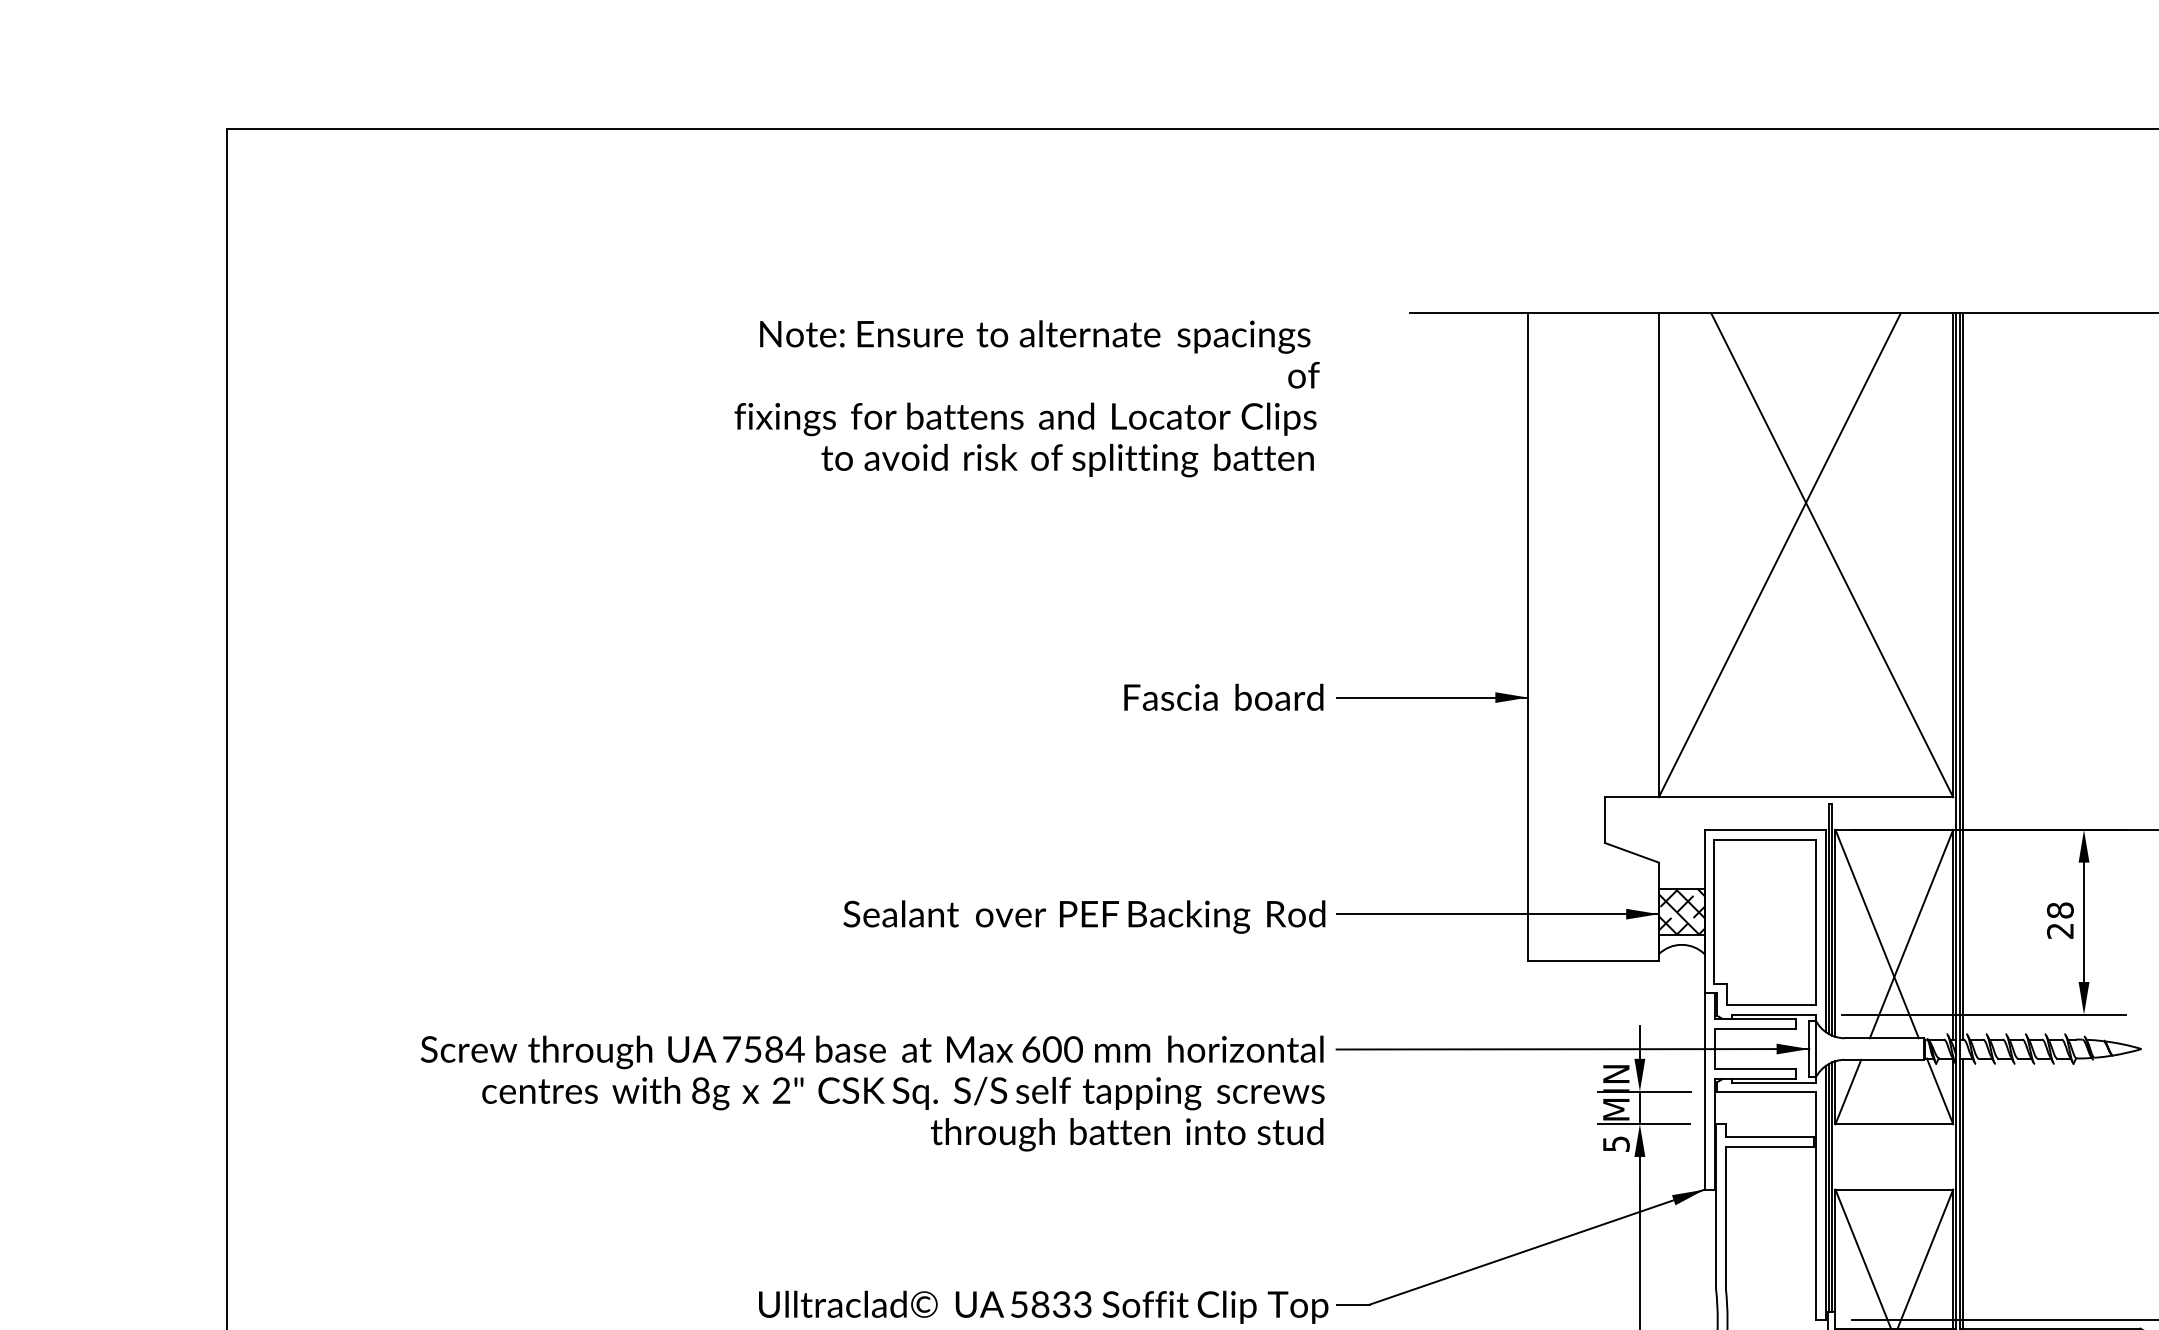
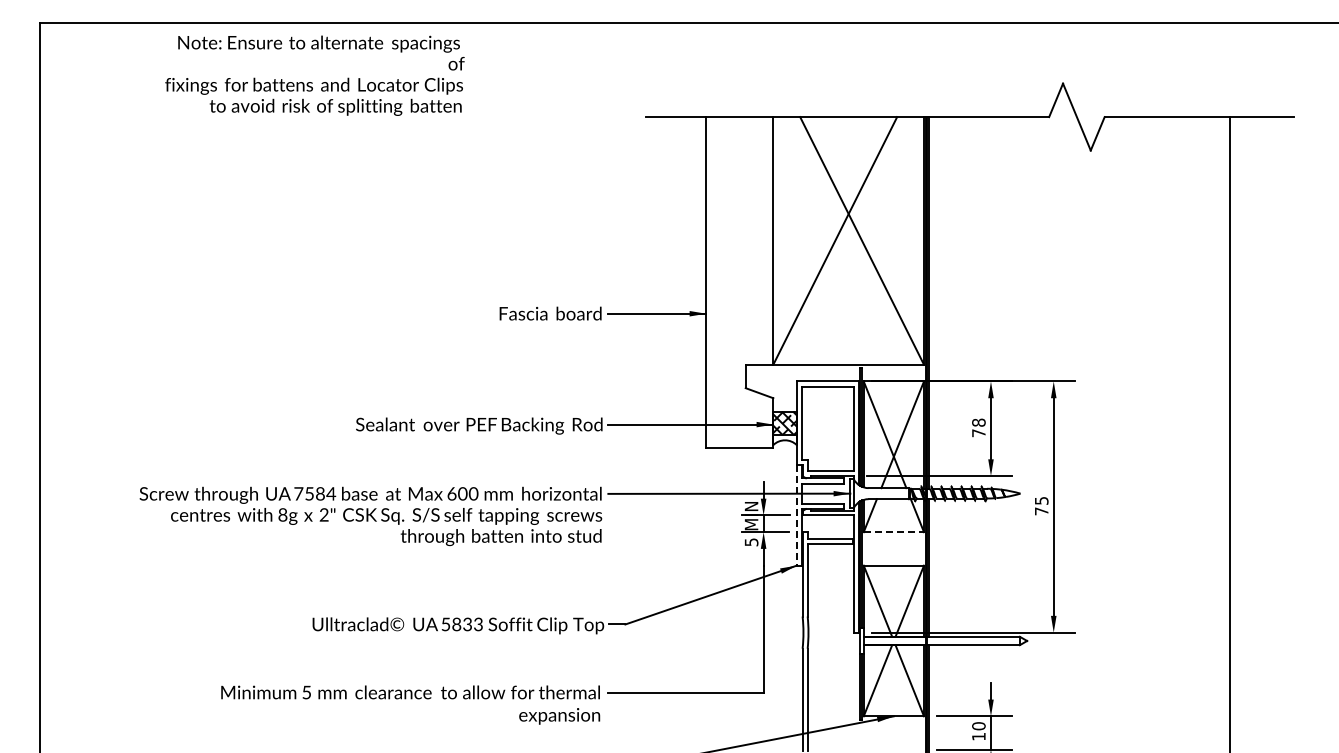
text: (1026, 398) -> (314, 75), moved
text: (2059, 931) -> (978, 433), 28 -> 78
line: (1704, 1091) -> (796, 515), solid -> dashed
line: (1895, 1124) -> (894, 532), solid -> dashed

